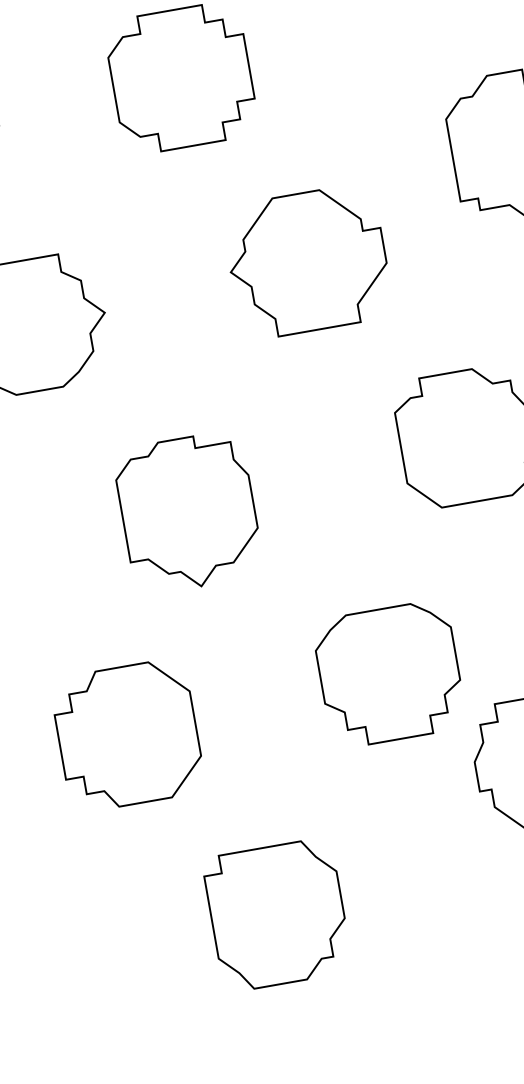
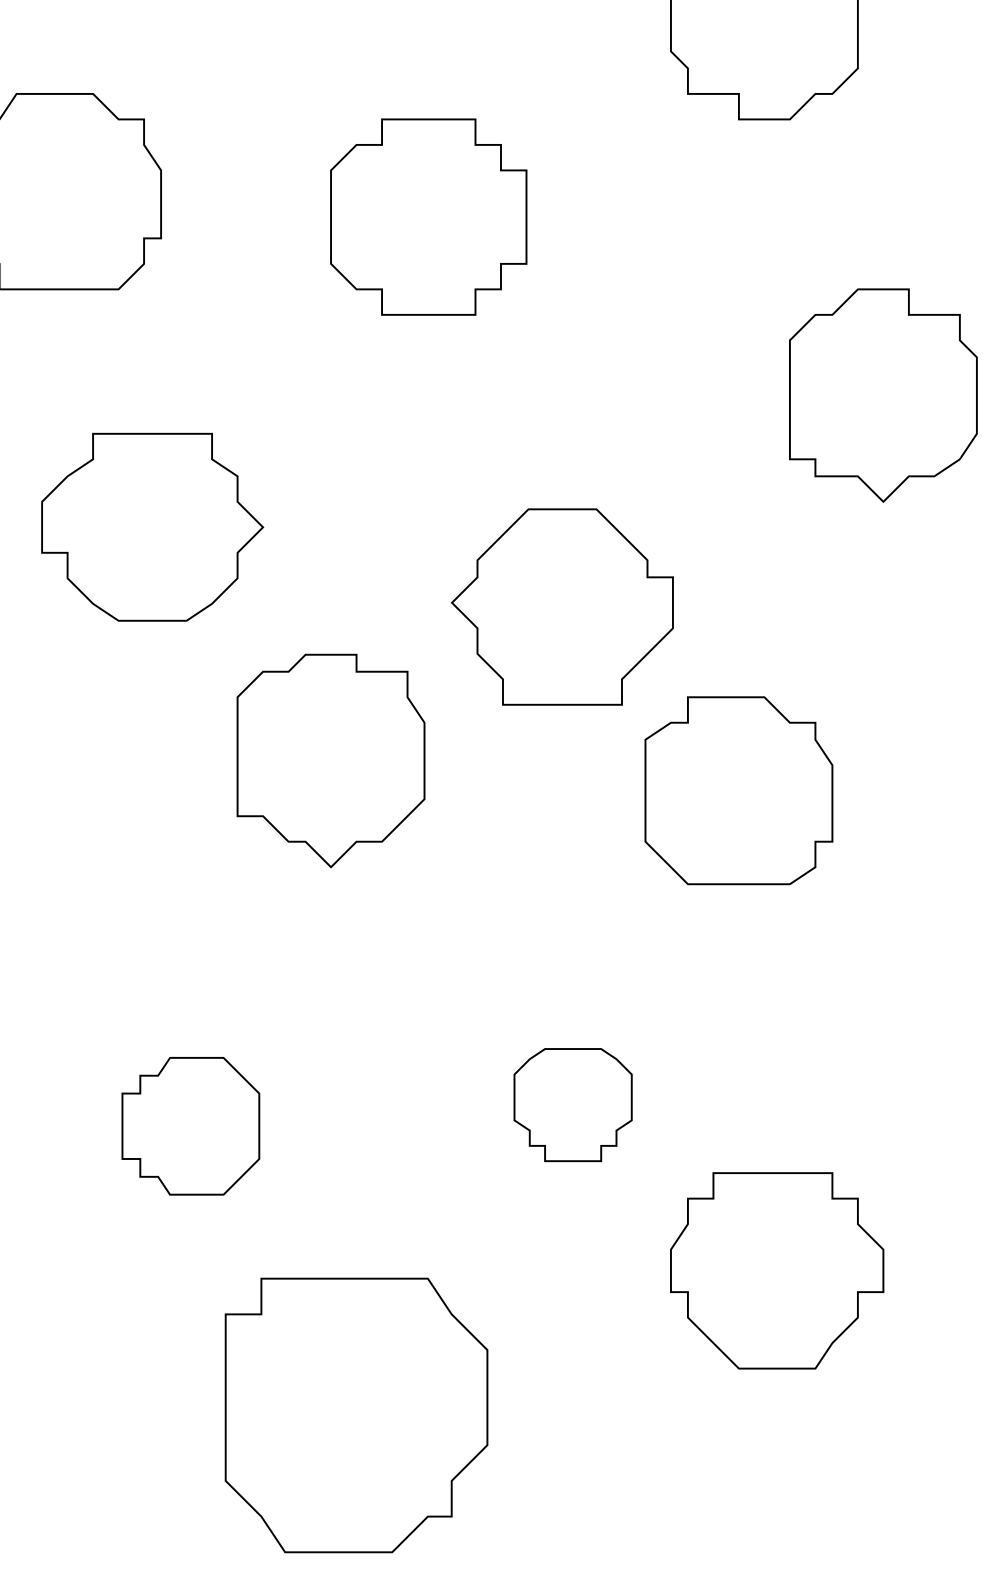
part: (307, 261) -> (562, 606), moved
part: (188, 512) -> (330, 760), moved
part: (388, 673) -> (572, 1104), size x0.6
part: (127, 734) -> (190, 1125), size x0.7
part: (277, 914) -> (356, 1414), size x1.4

